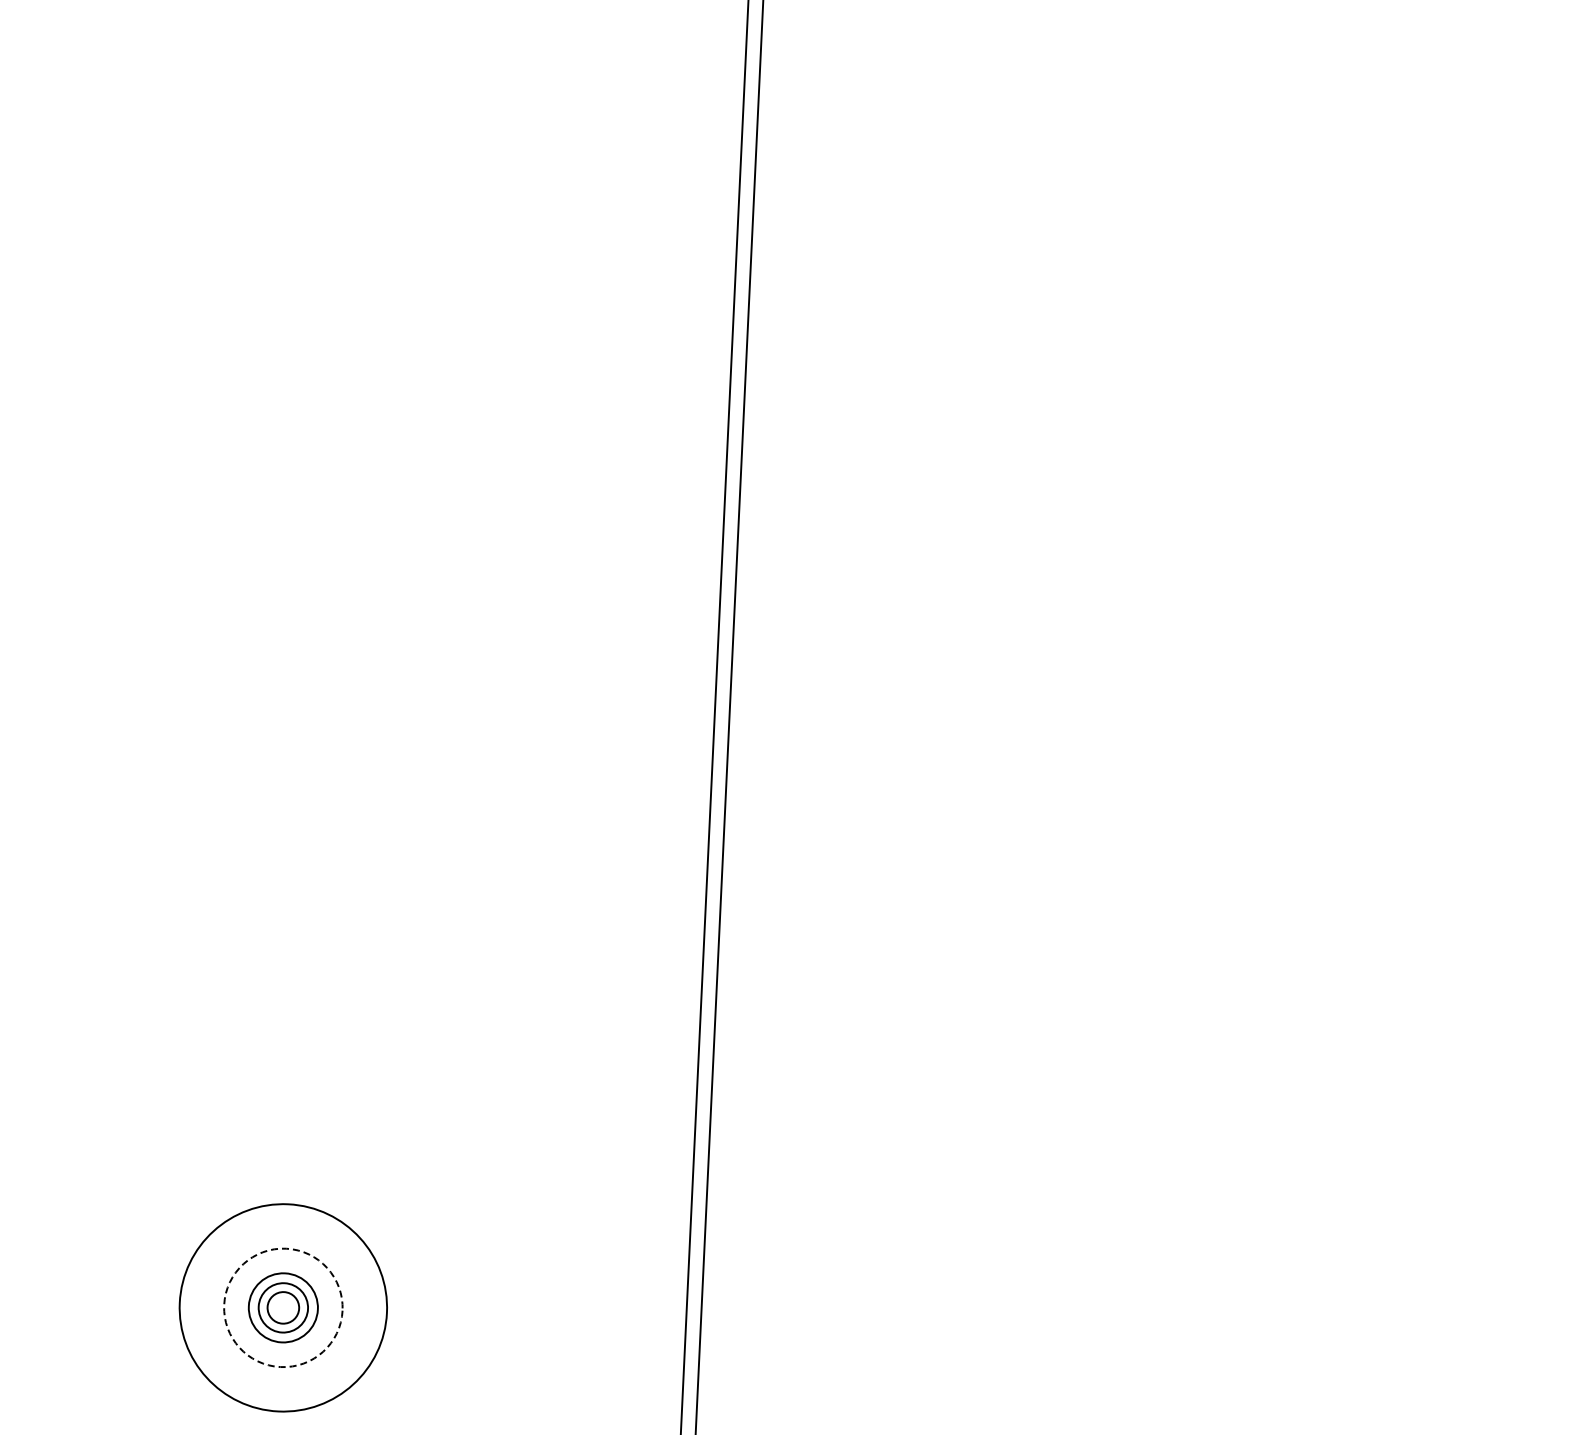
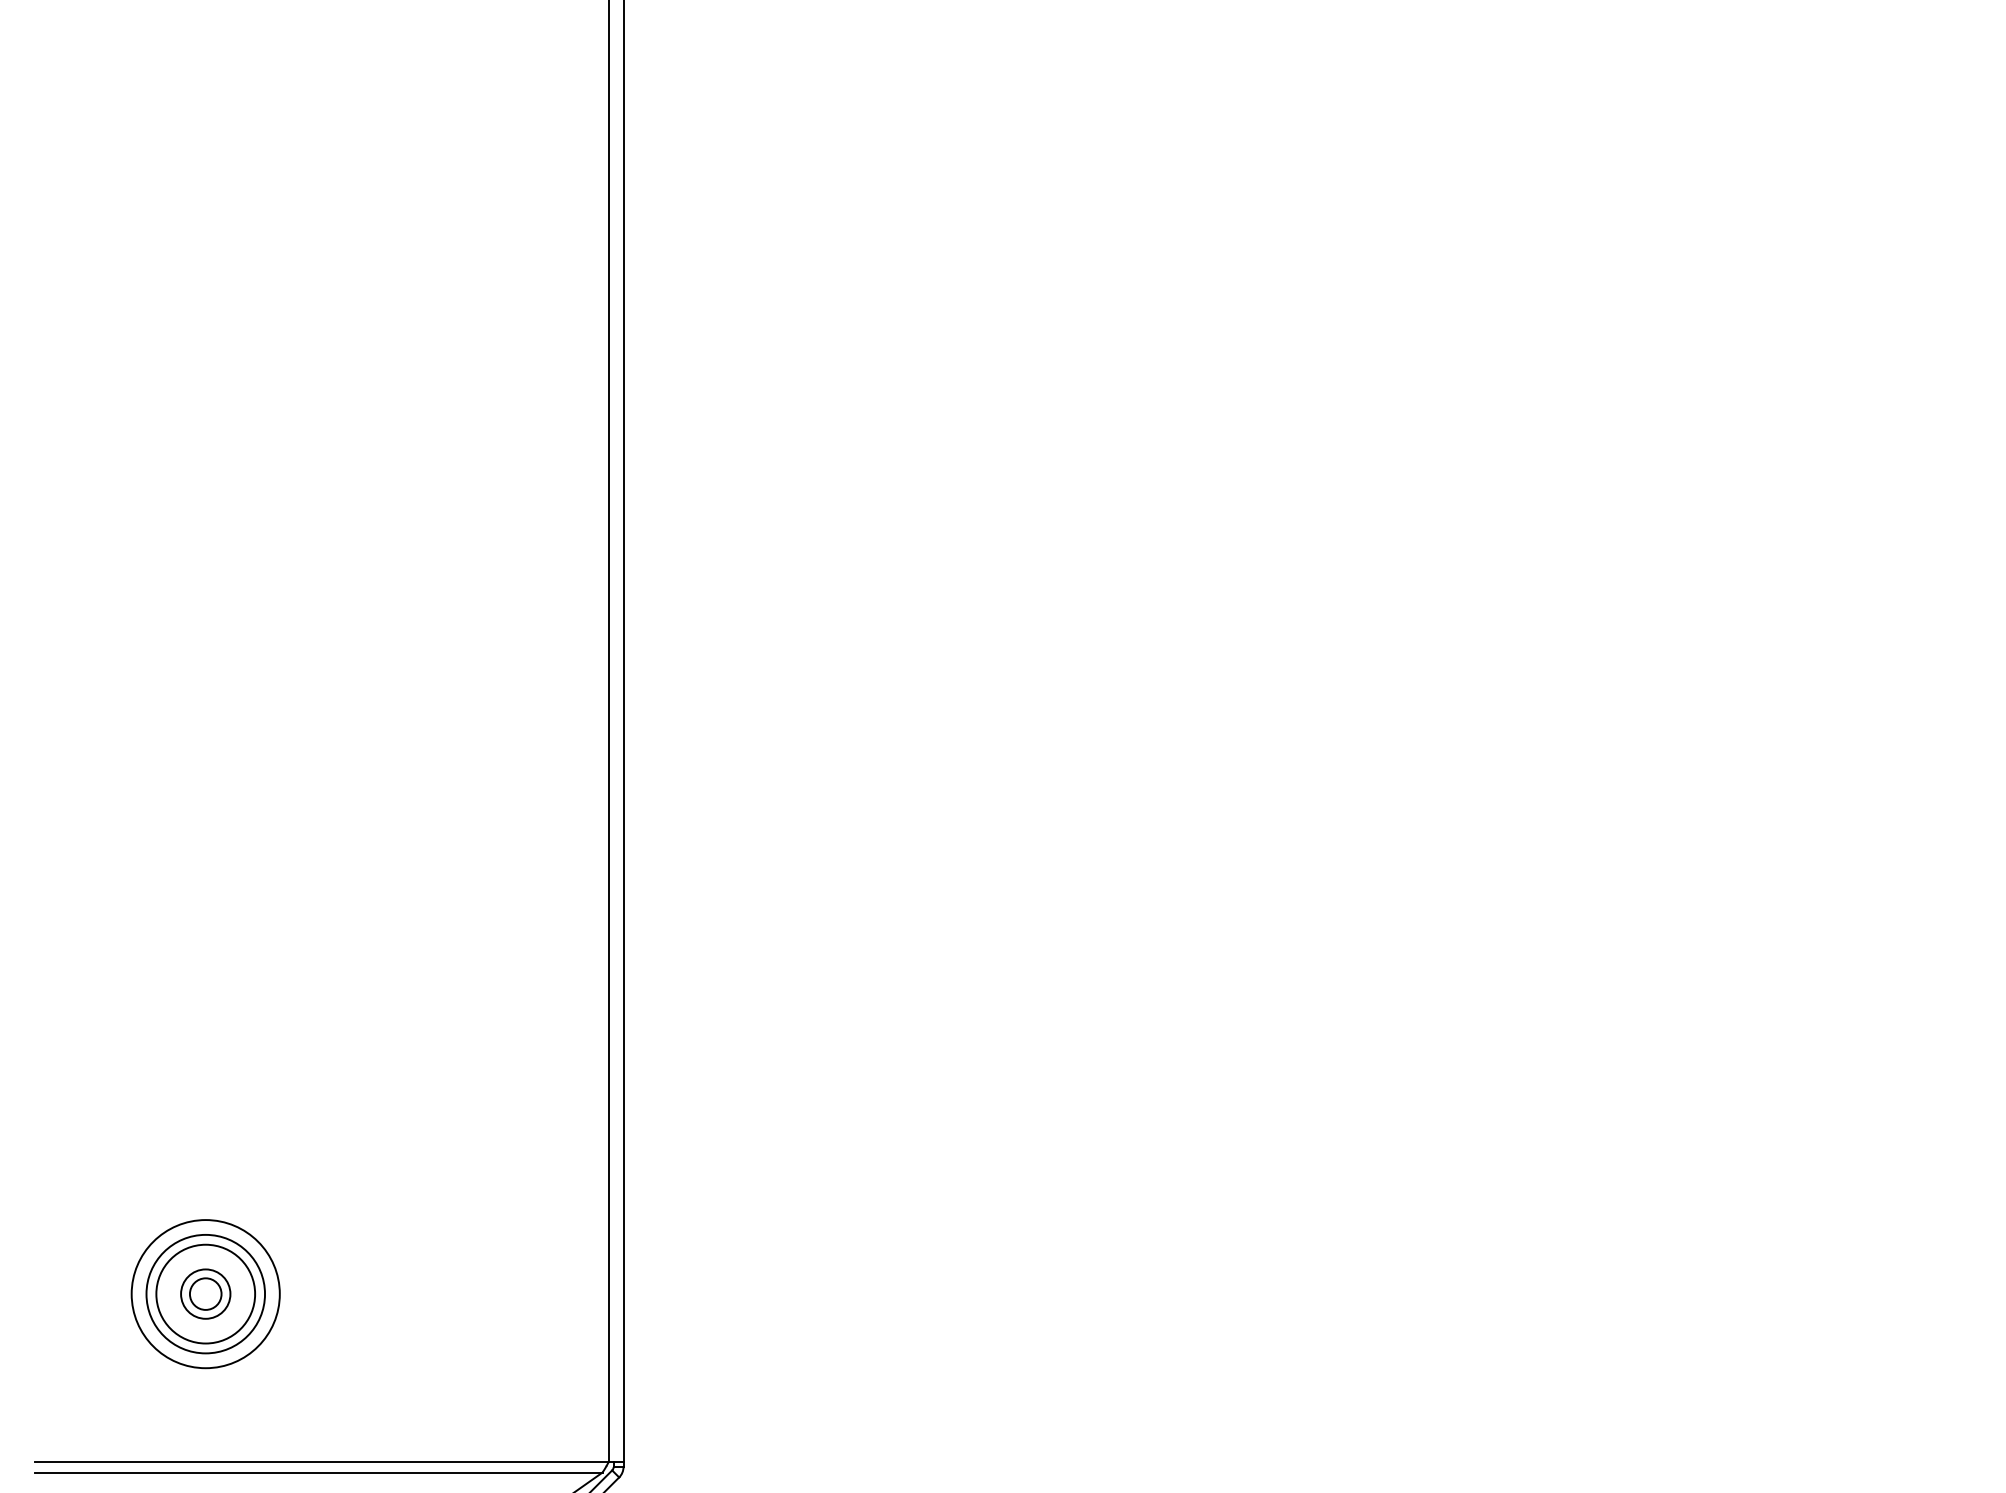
circle: (283, 1307) -> (205, 1293), dashed -> solid
circle: (283, 1307) -> (205, 1293), size x1.43
circle: (283, 1308) -> (205, 1294), size x0.71

